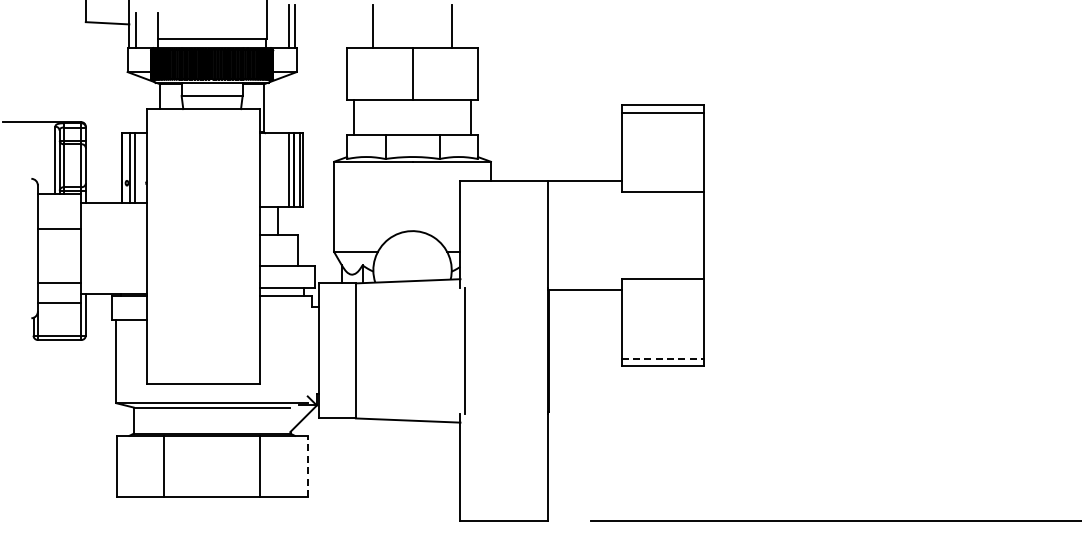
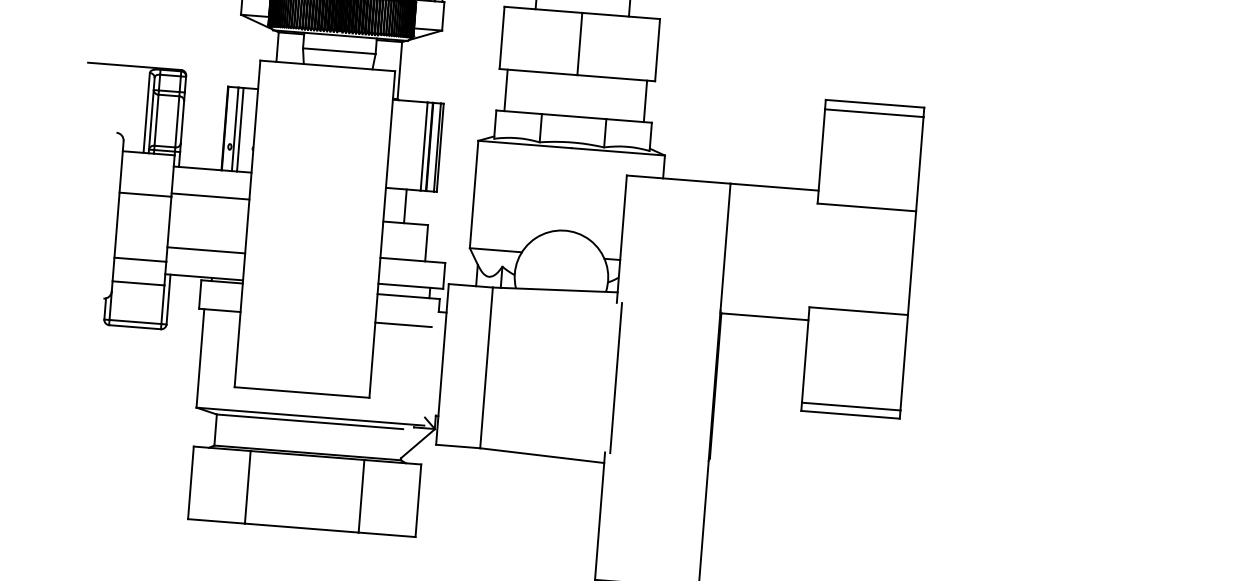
line: (113, 225) -> (209, 195), added
line: (113, 271) -> (205, 250), added
line: (283, 320) -> (403, 324), added
line: (663, 359) -> (851, 406), dashed -> solid
line: (307, 465) -> (418, 499), dashed -> solid

